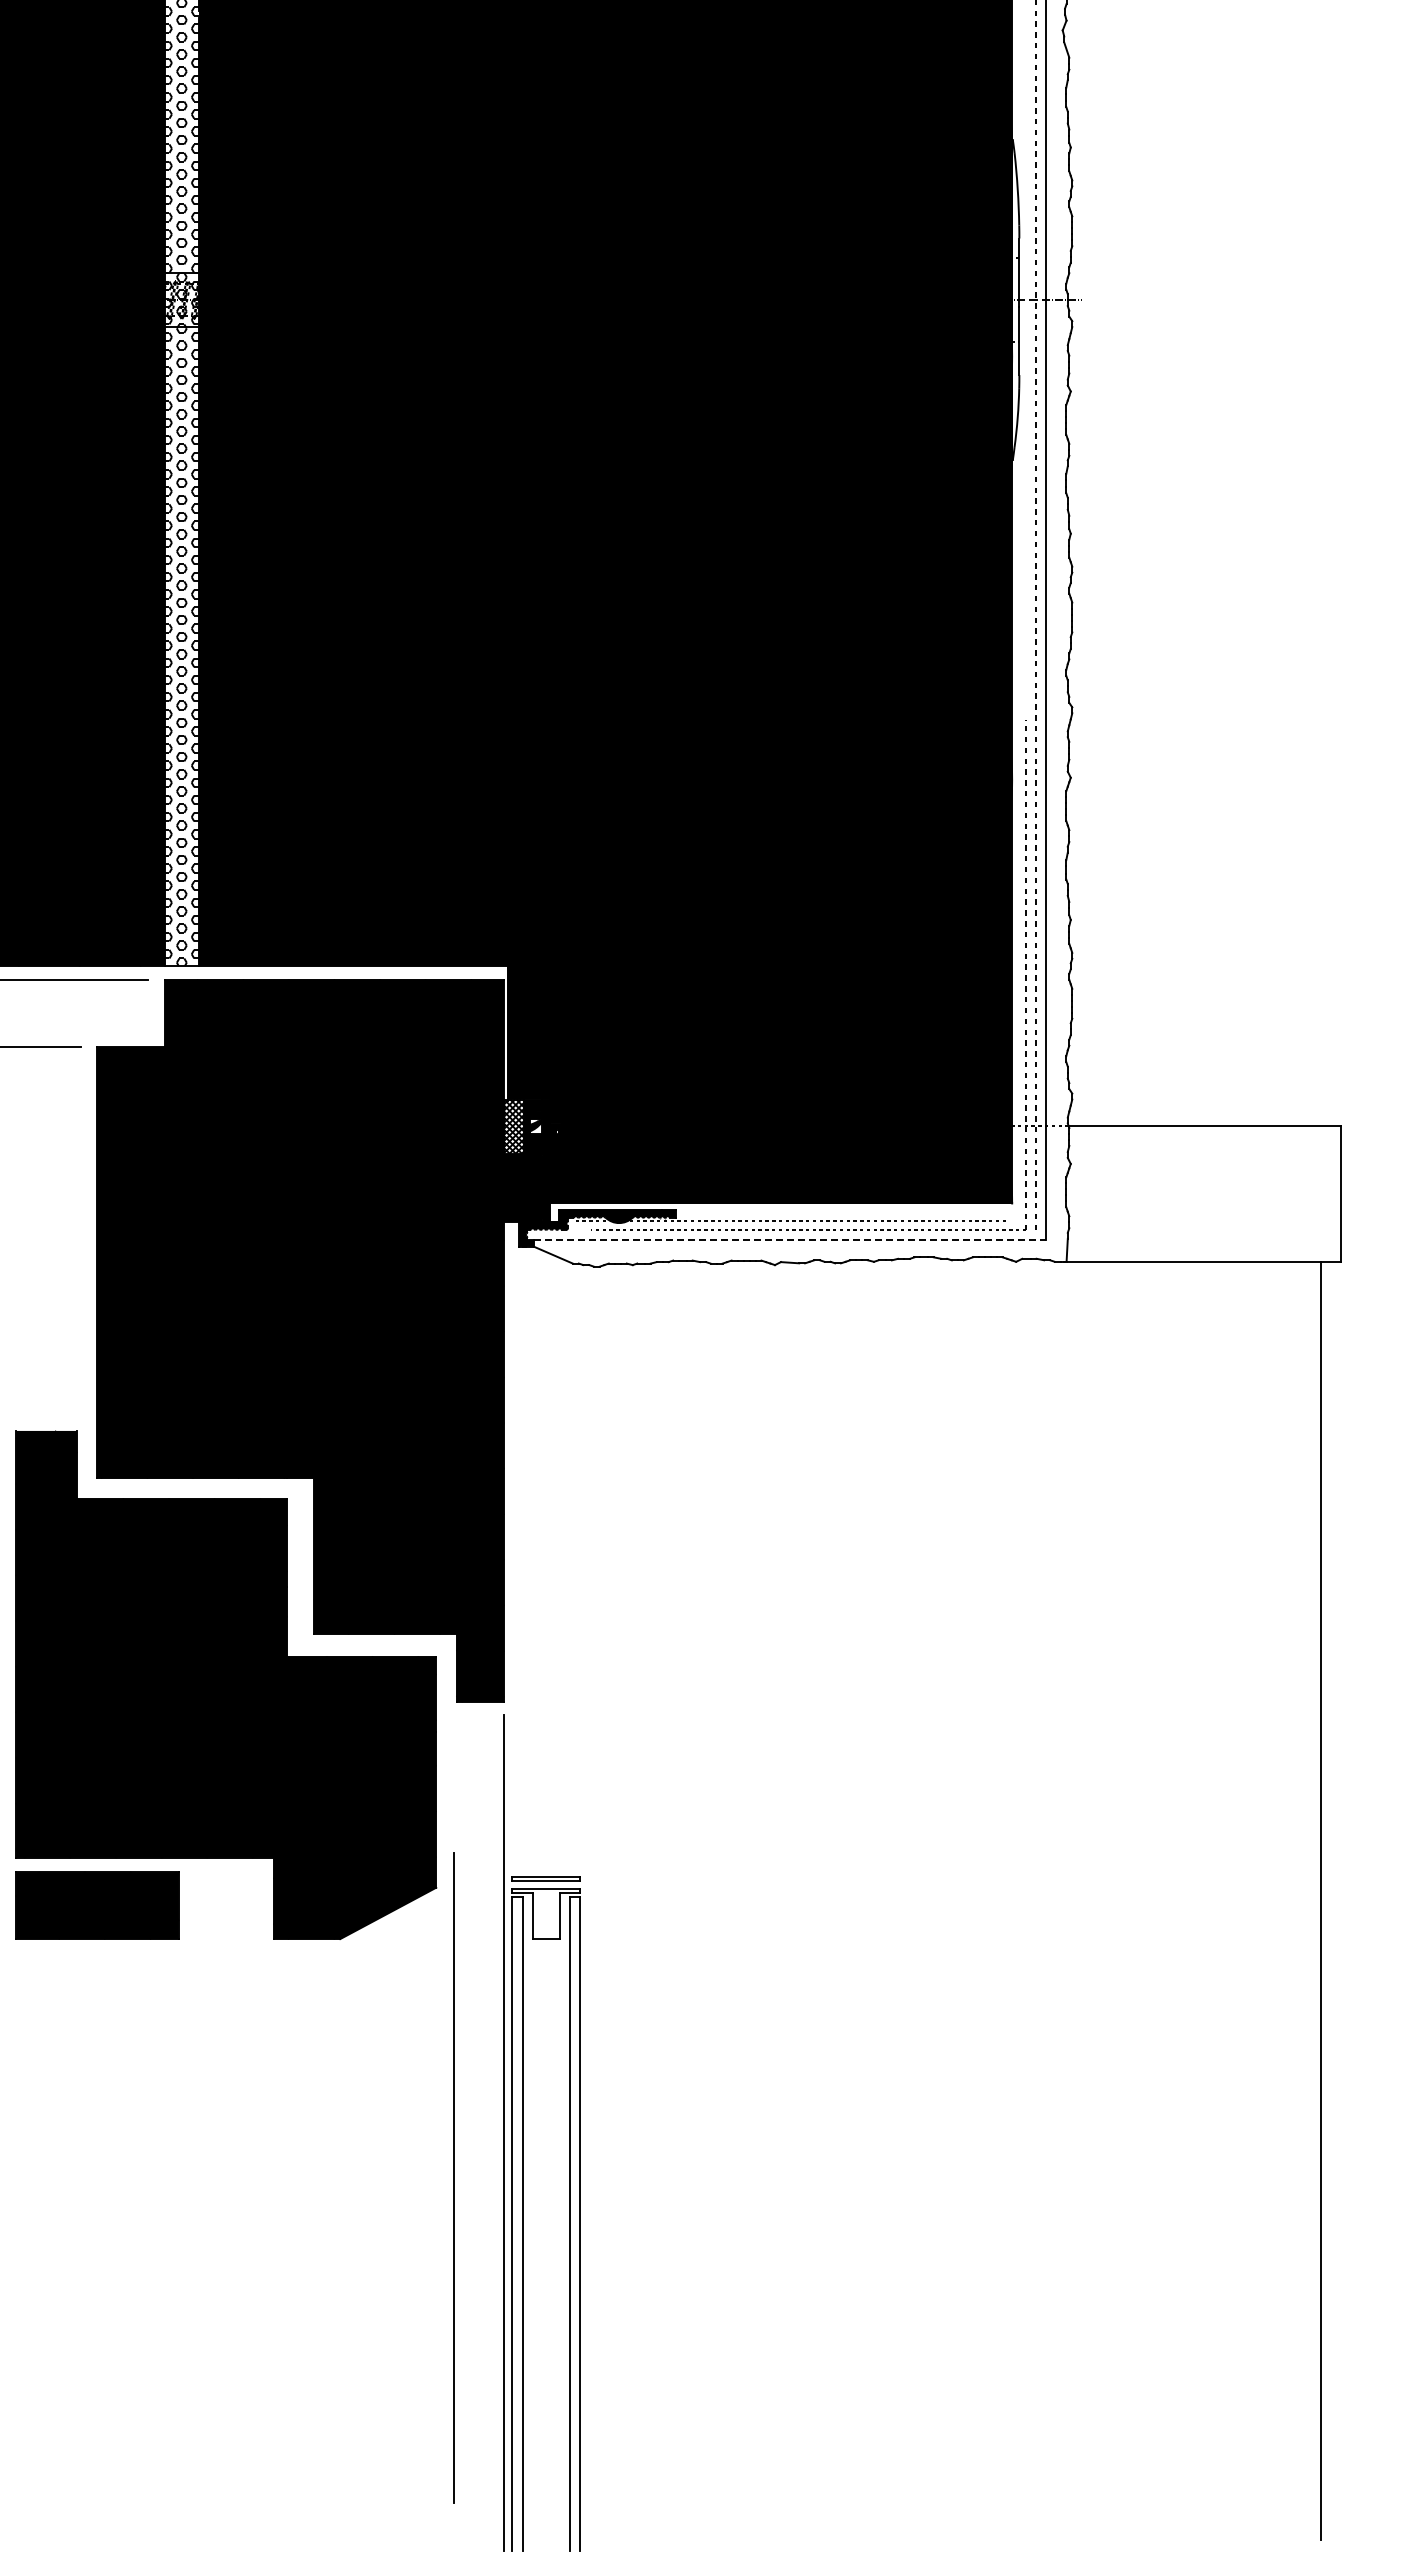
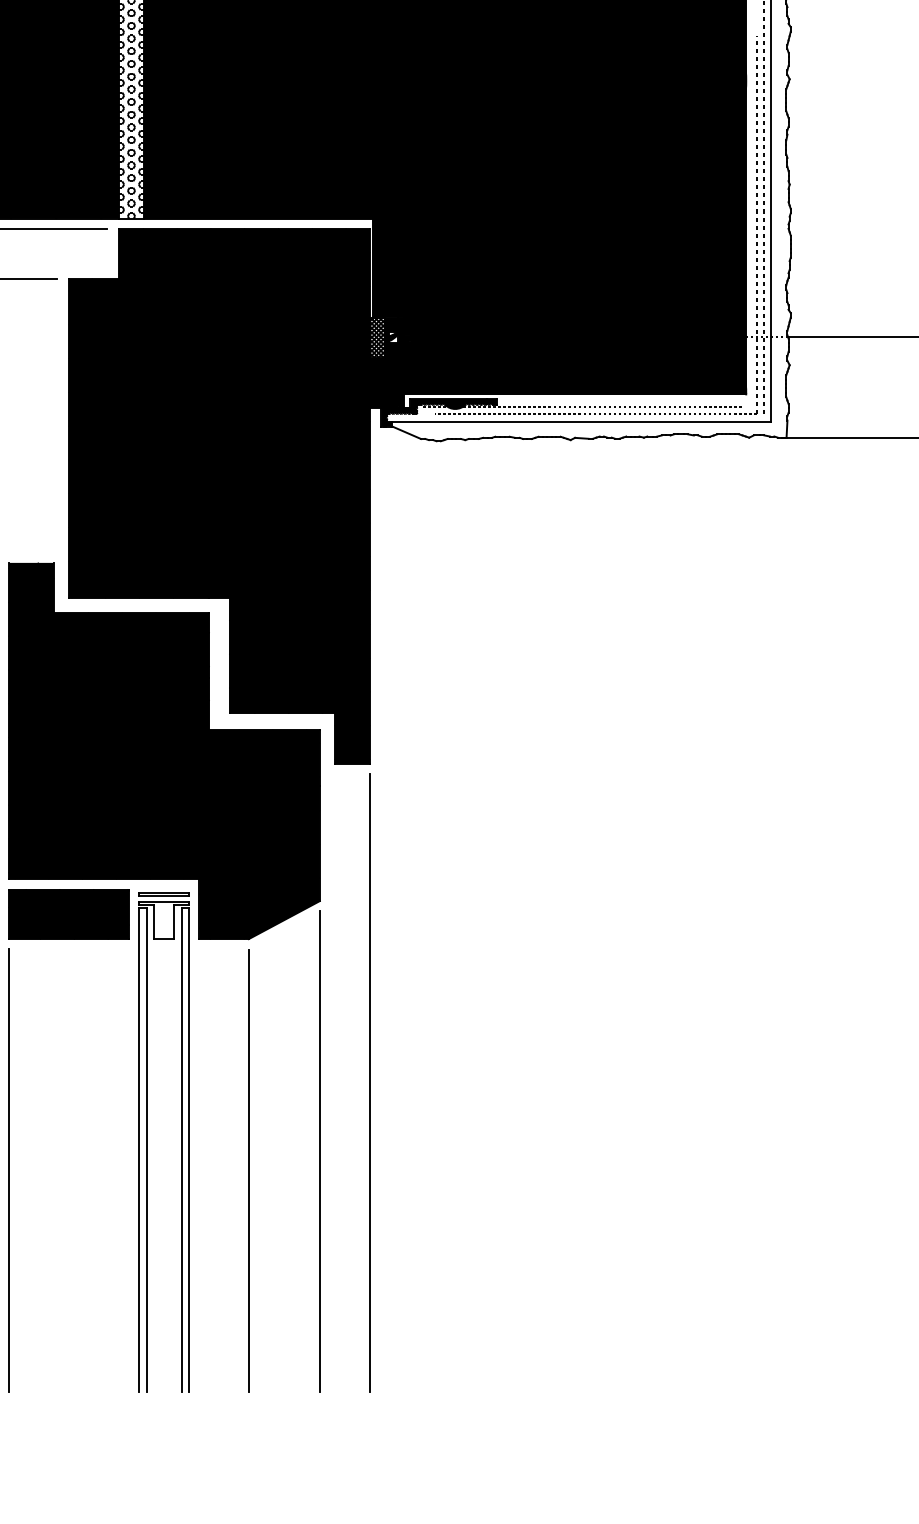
line: (790, 1240) -> (582, 421), dashed -> solid
line: (453, 2177) -> (319, 1151), moved
part: (523, 2213) -> (147, 1142), moved
line: (16, 2251) -> (9, 1170), added
line: (340, 2251) -> (248, 1170), added

